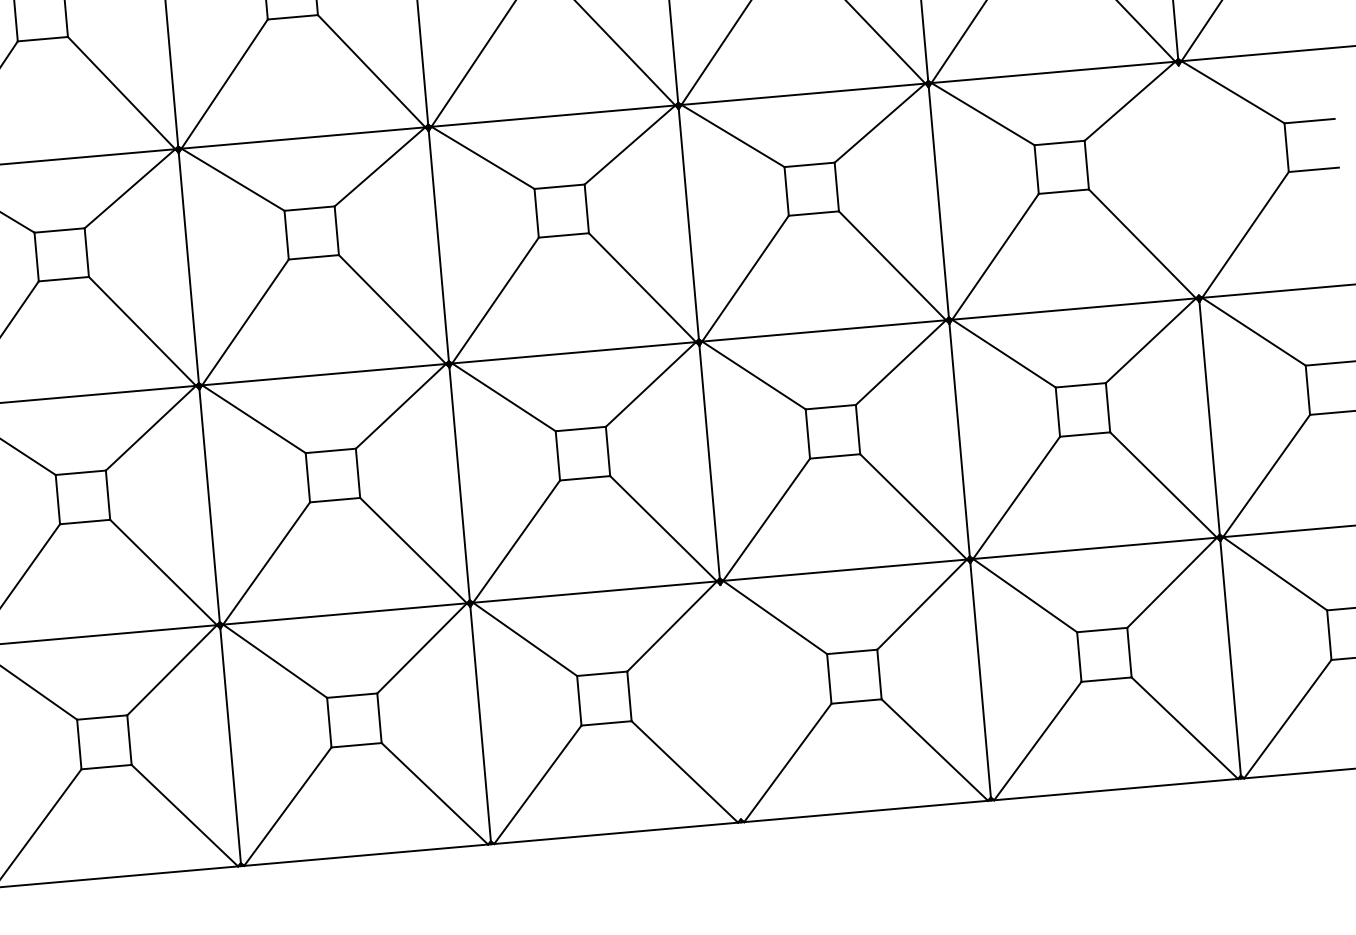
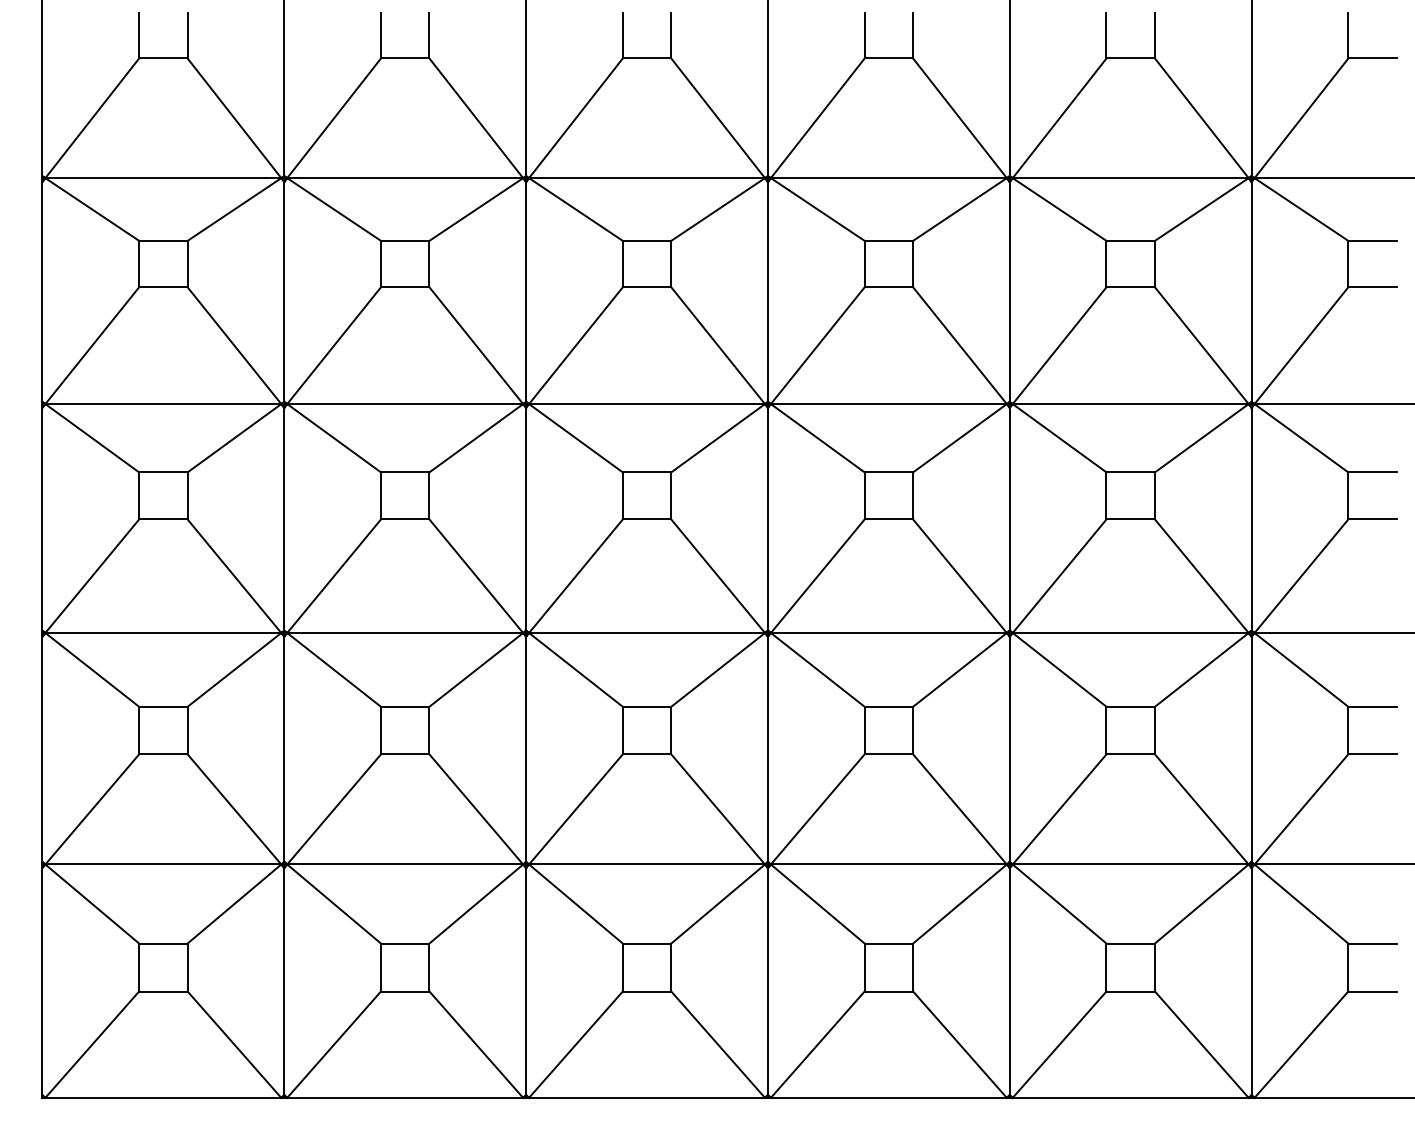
line: (1188, 179) -> (1251, 518), added
line: (730, 702) -> (767, 981), added

